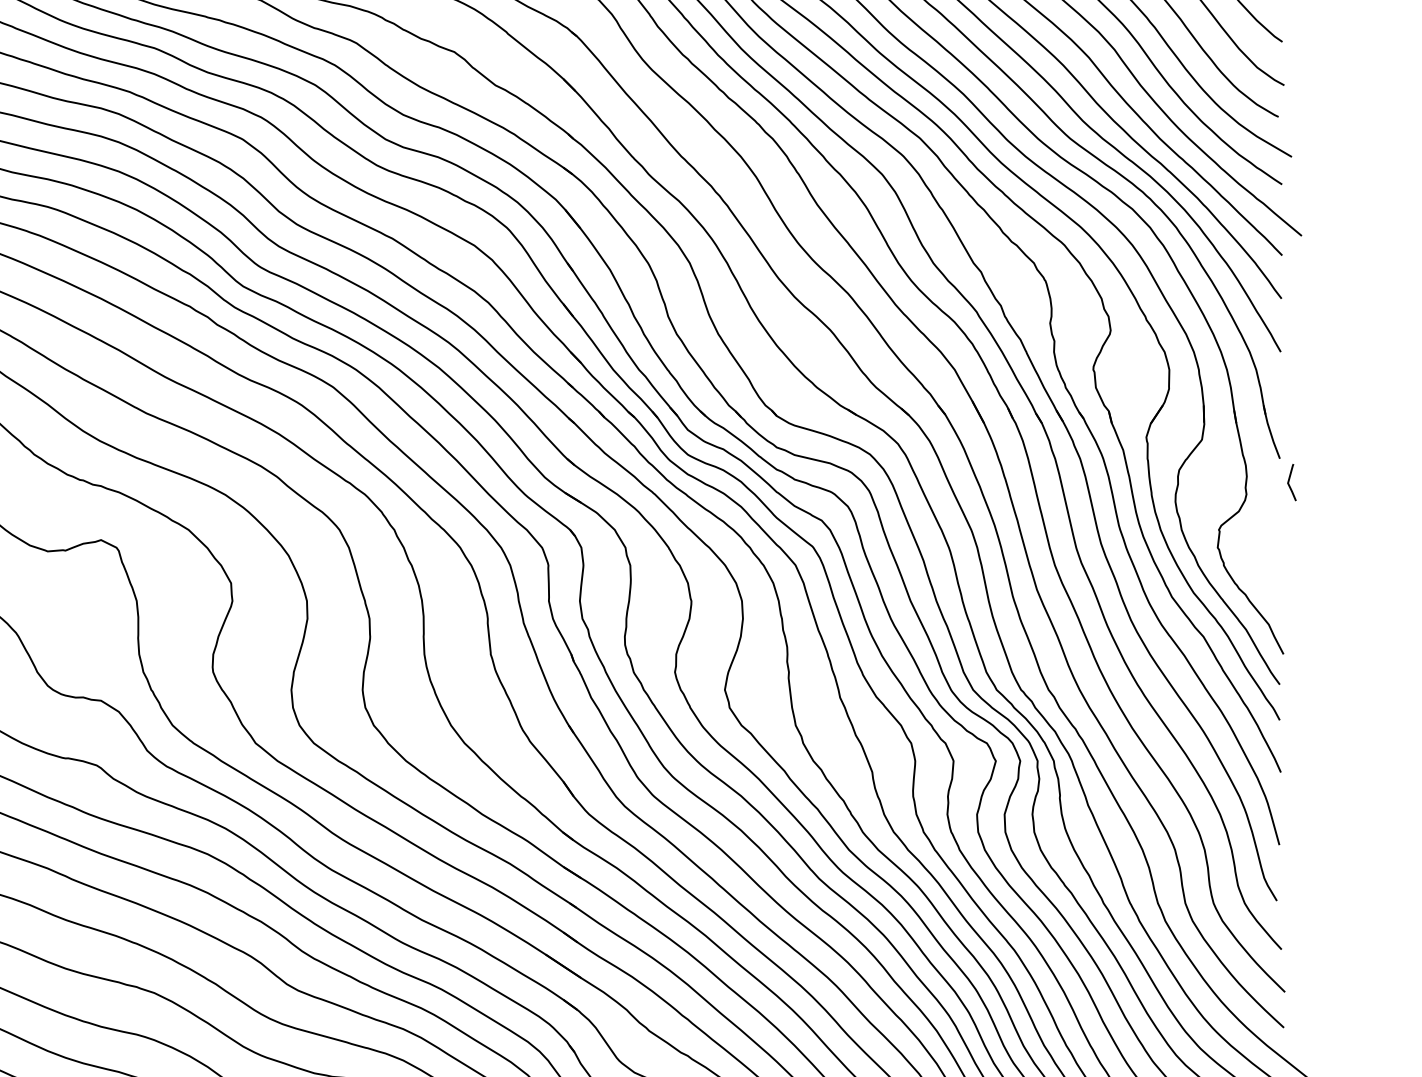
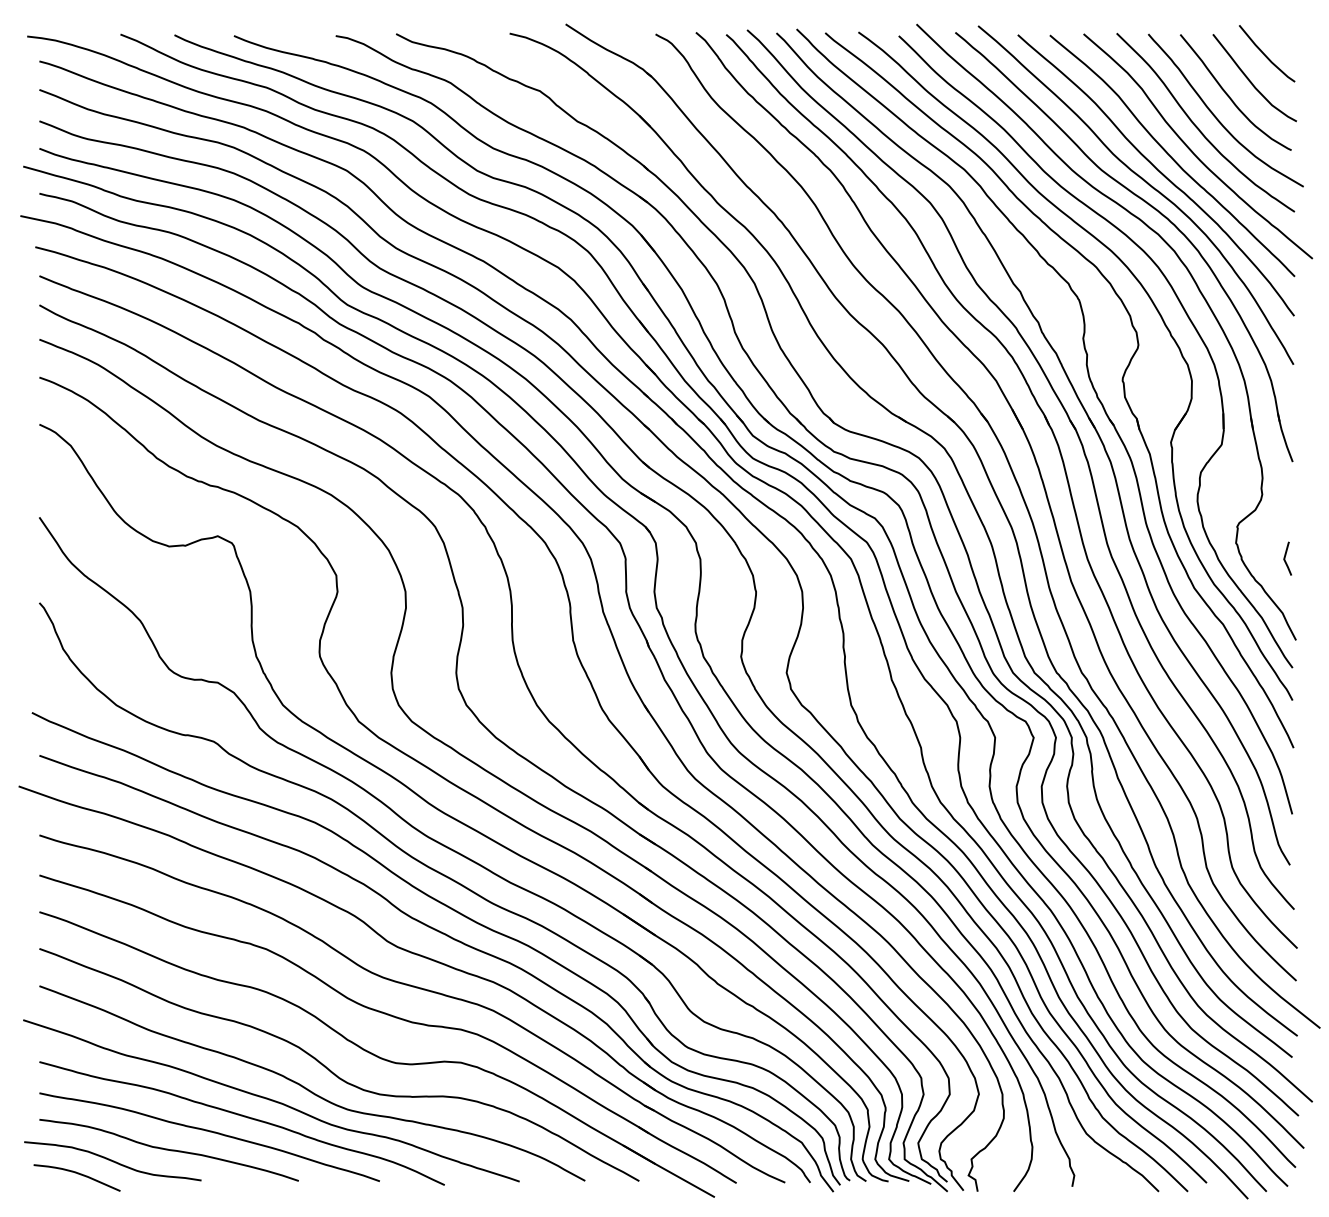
line: (1289, 482) -> (1285, 558), moved

